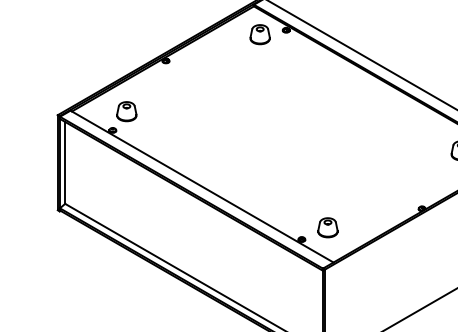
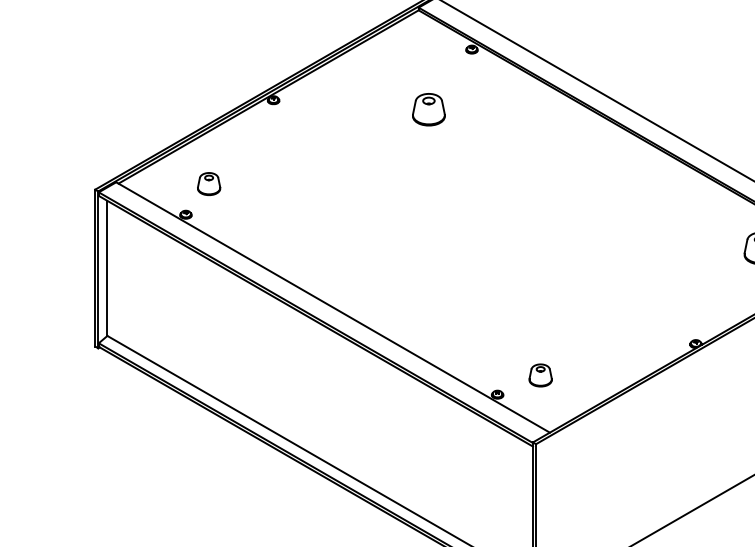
part: (259, 34) -> (427, 109), moved
part: (126, 111) -> (208, 183), size x0.7
part: (327, 227) -> (539, 374), size x0.7

